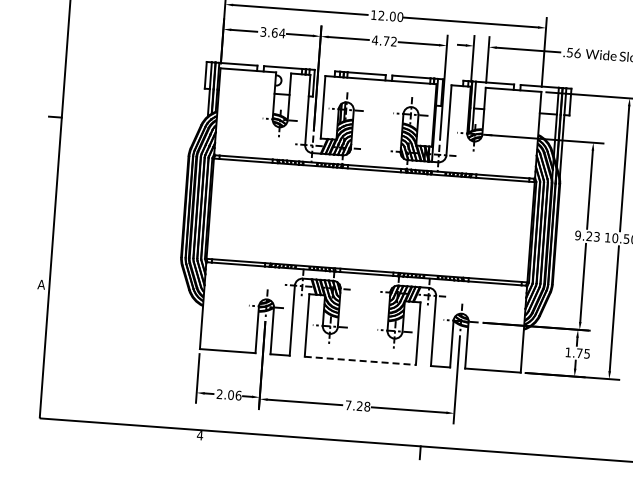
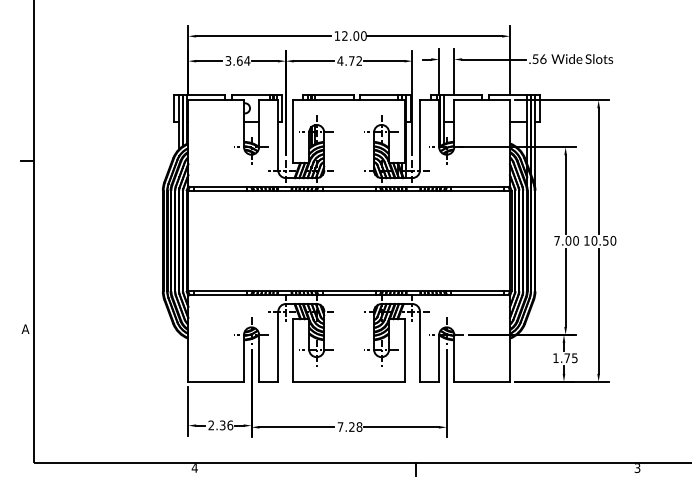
text: (587, 235) -> (566, 240), 9.23 -> 7.00
line: (360, 360) -> (349, 381), dashed -> solid
text: (230, 395) -> (222, 425), 2.06 -> 2.36

